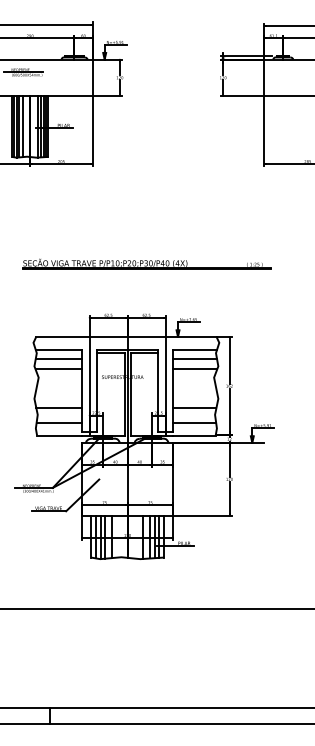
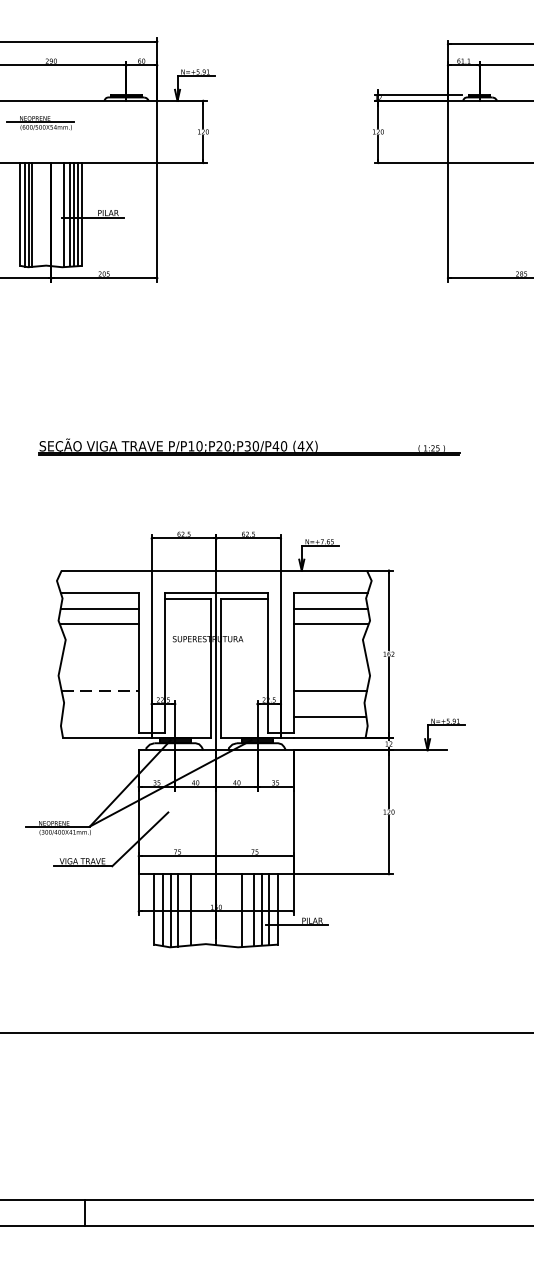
line: (22, 126) -> (38, 214), removed
line: (59, 408) -> (100, 692), solid -> dashed
line: (58, 423) -> (99, 717), removed

